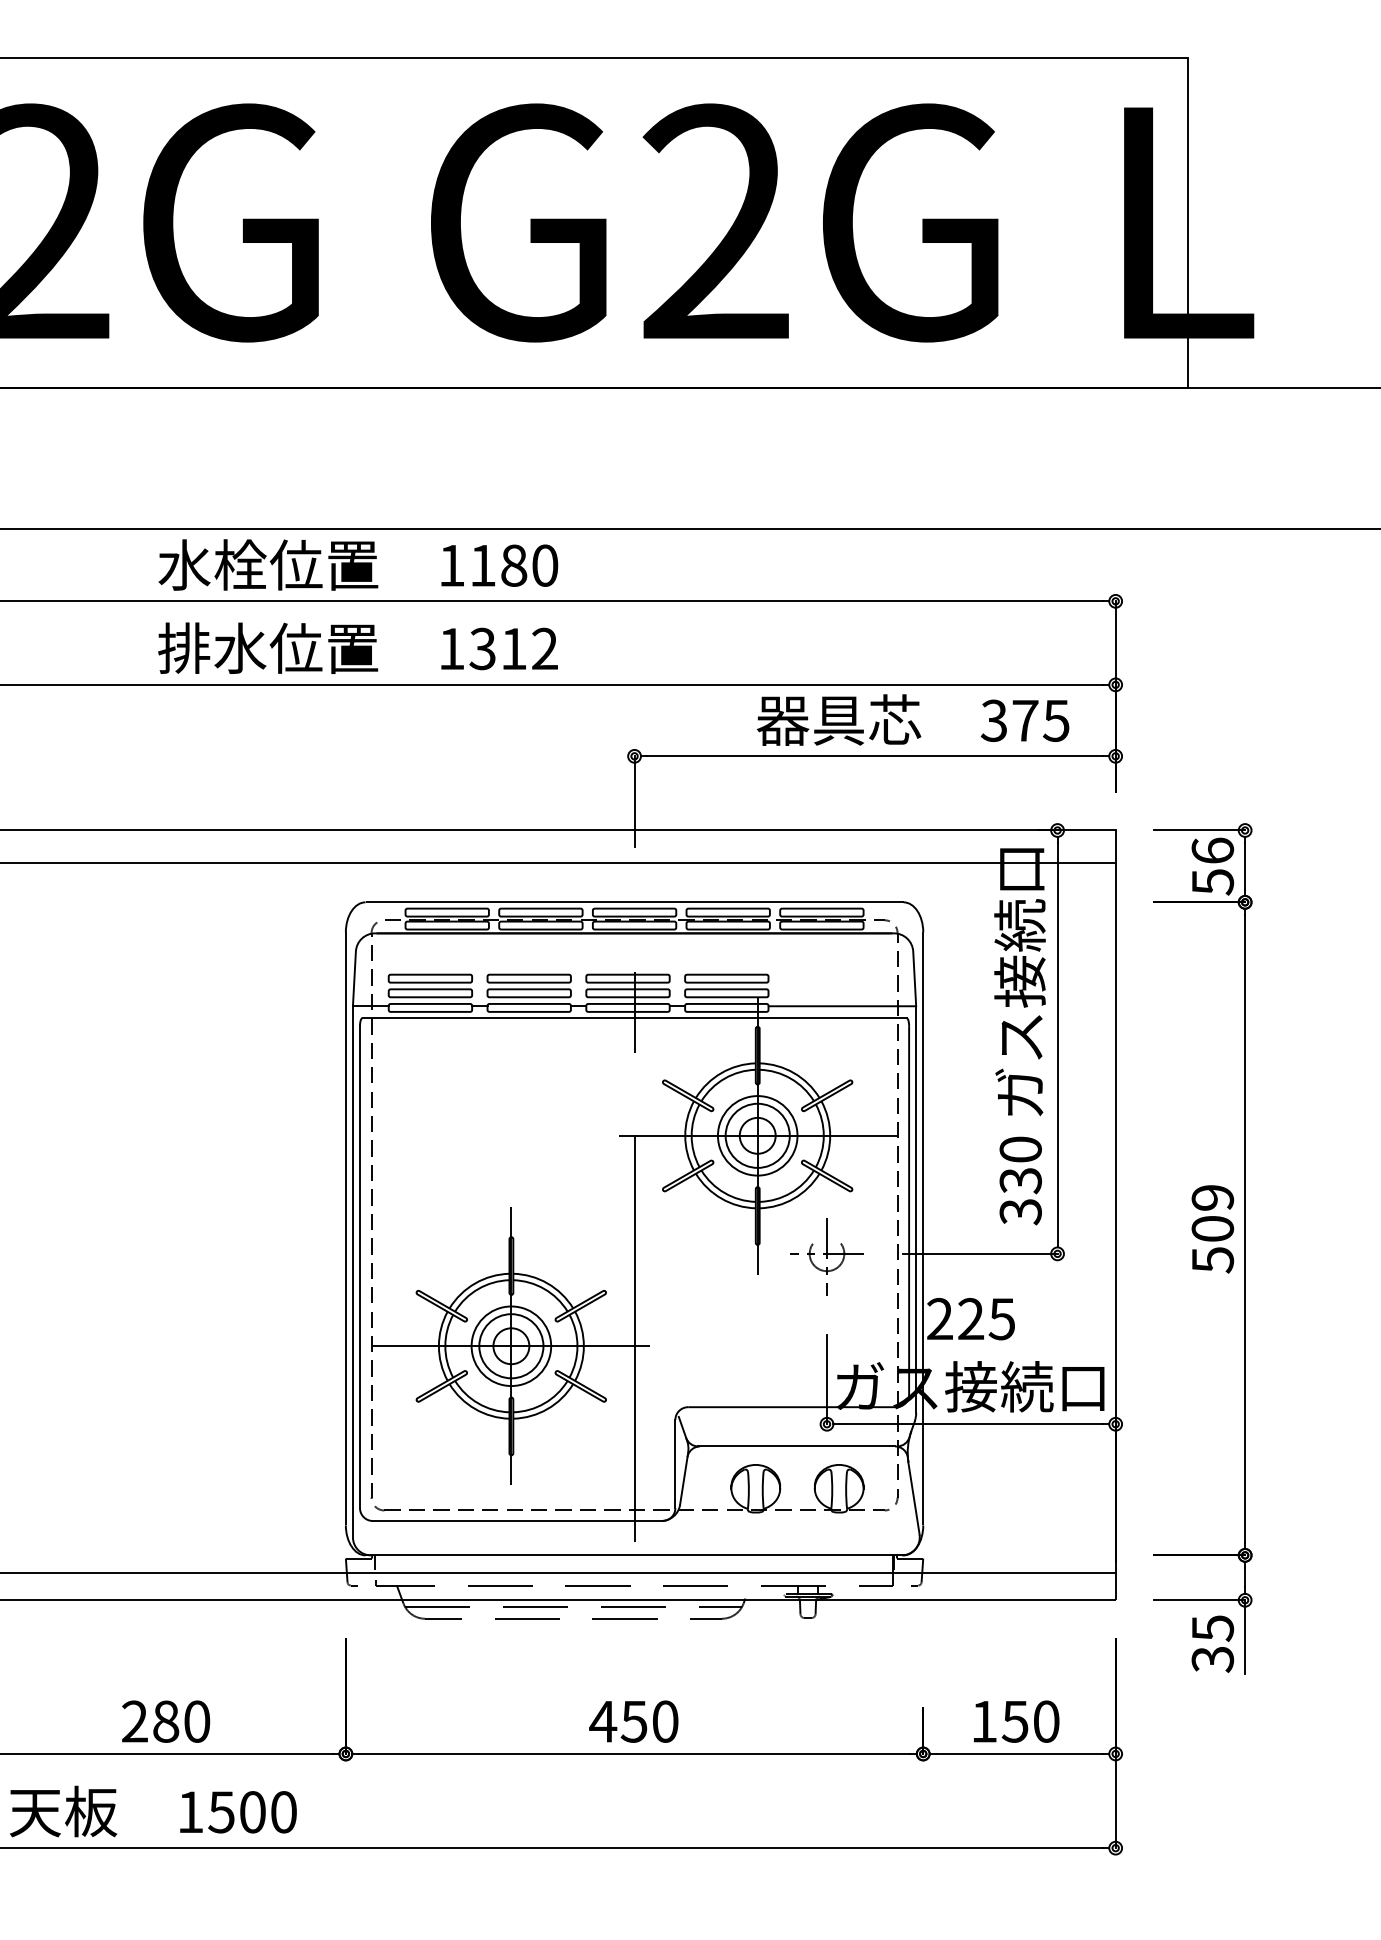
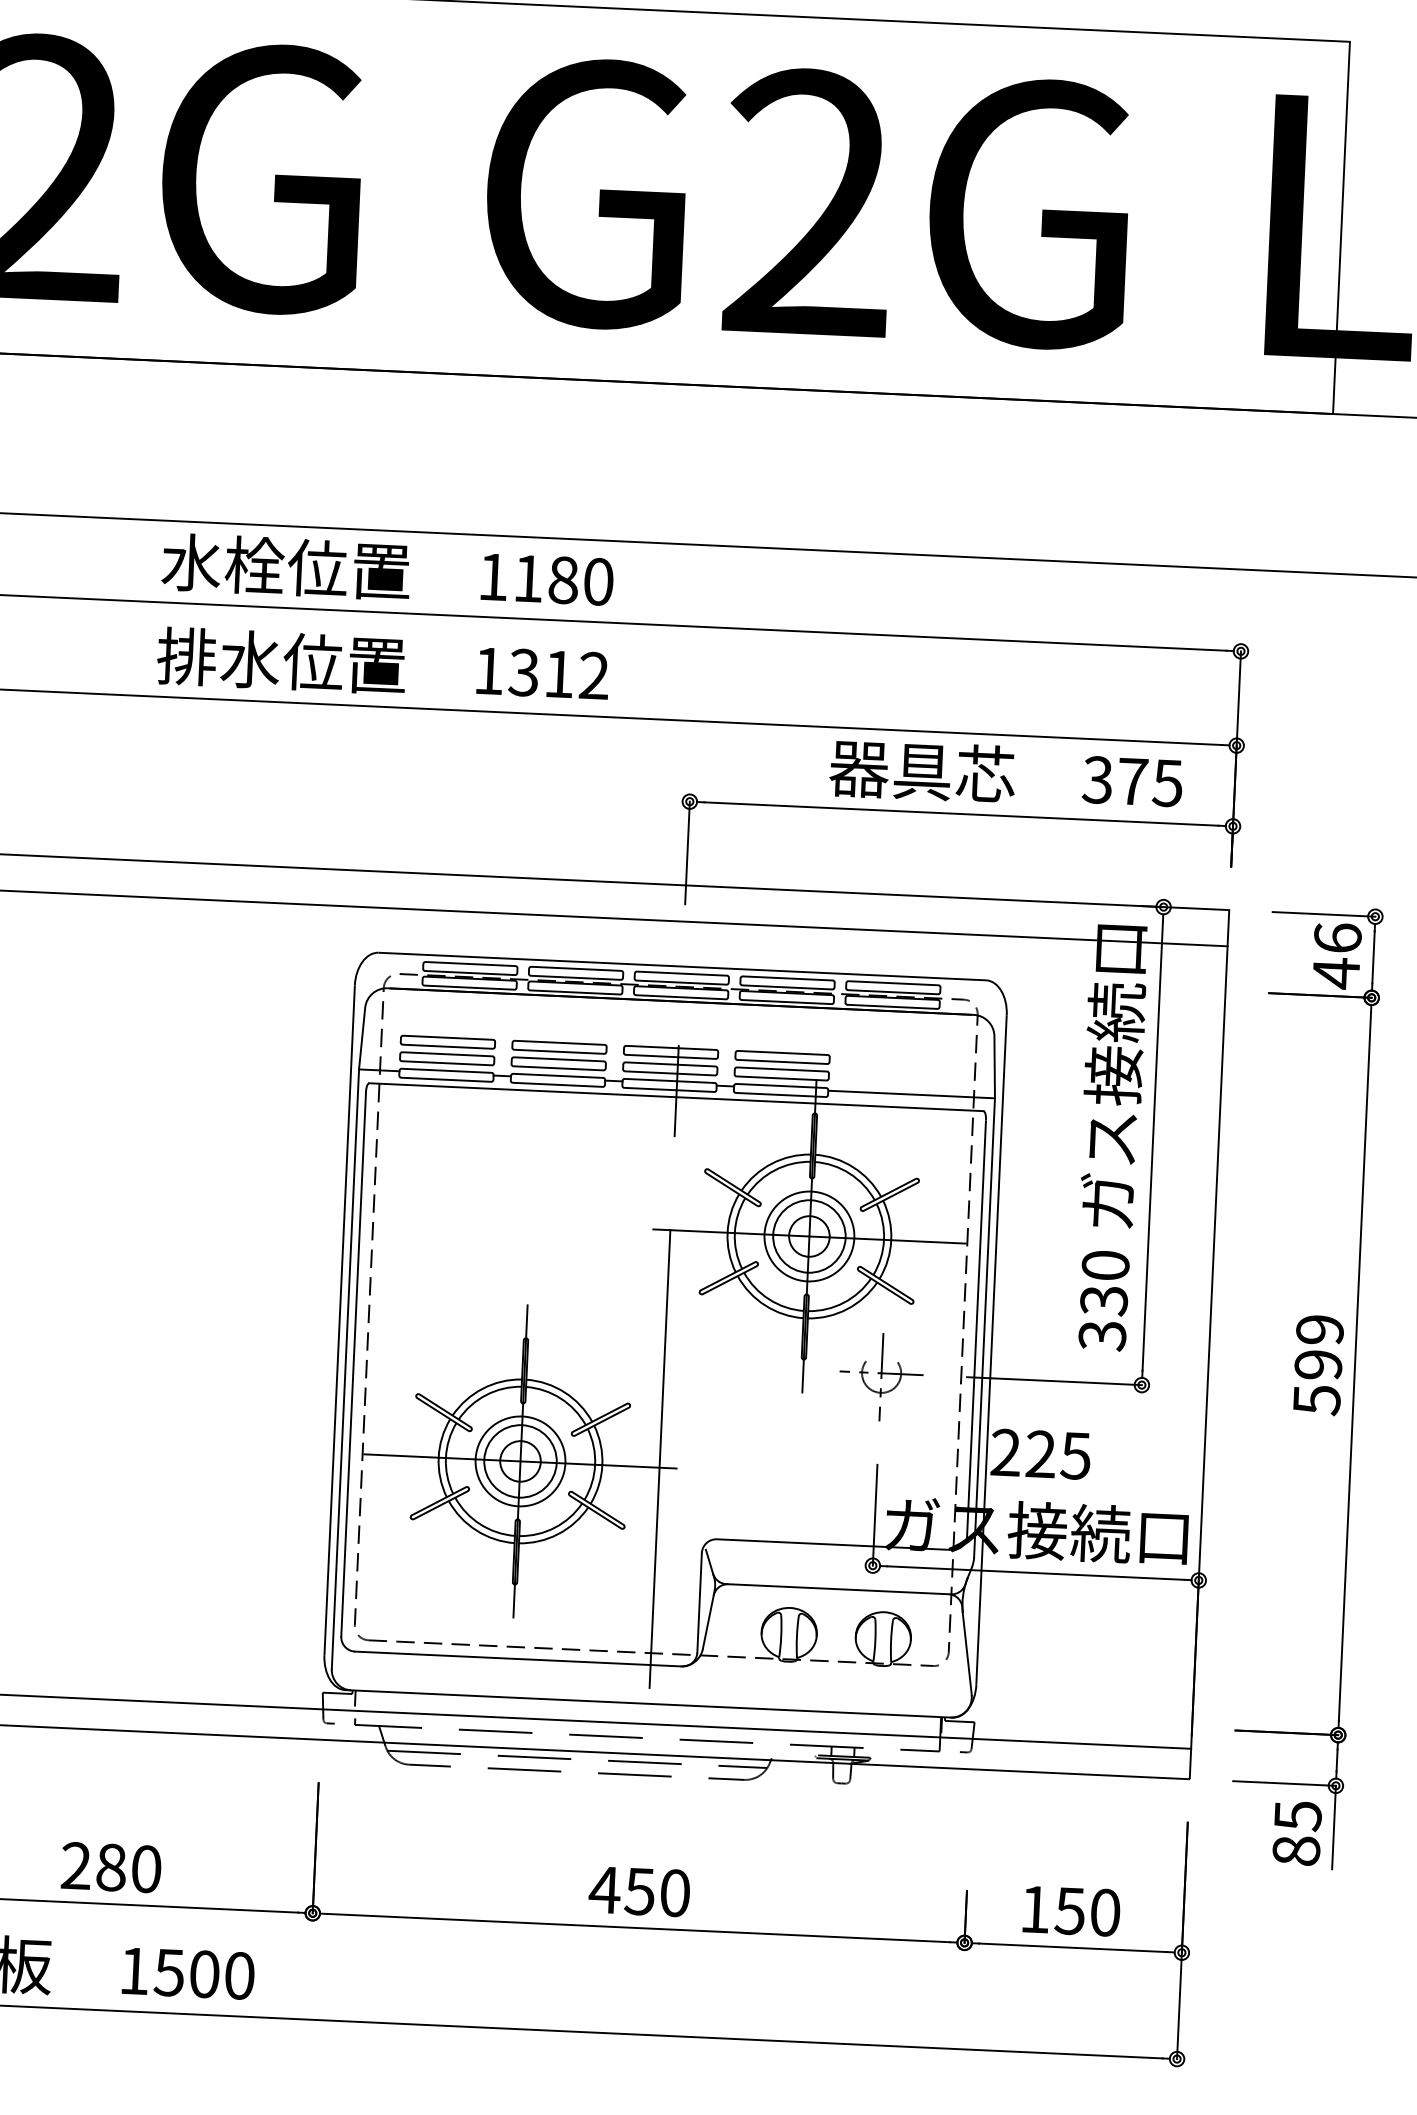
text: (1213, 882) -> (1336, 973), 56 -> 46
text: (1212, 1228) -> (1318, 1364), 509 -> 599
text: (1212, 1659) -> (1296, 1851), 35 -> 85

